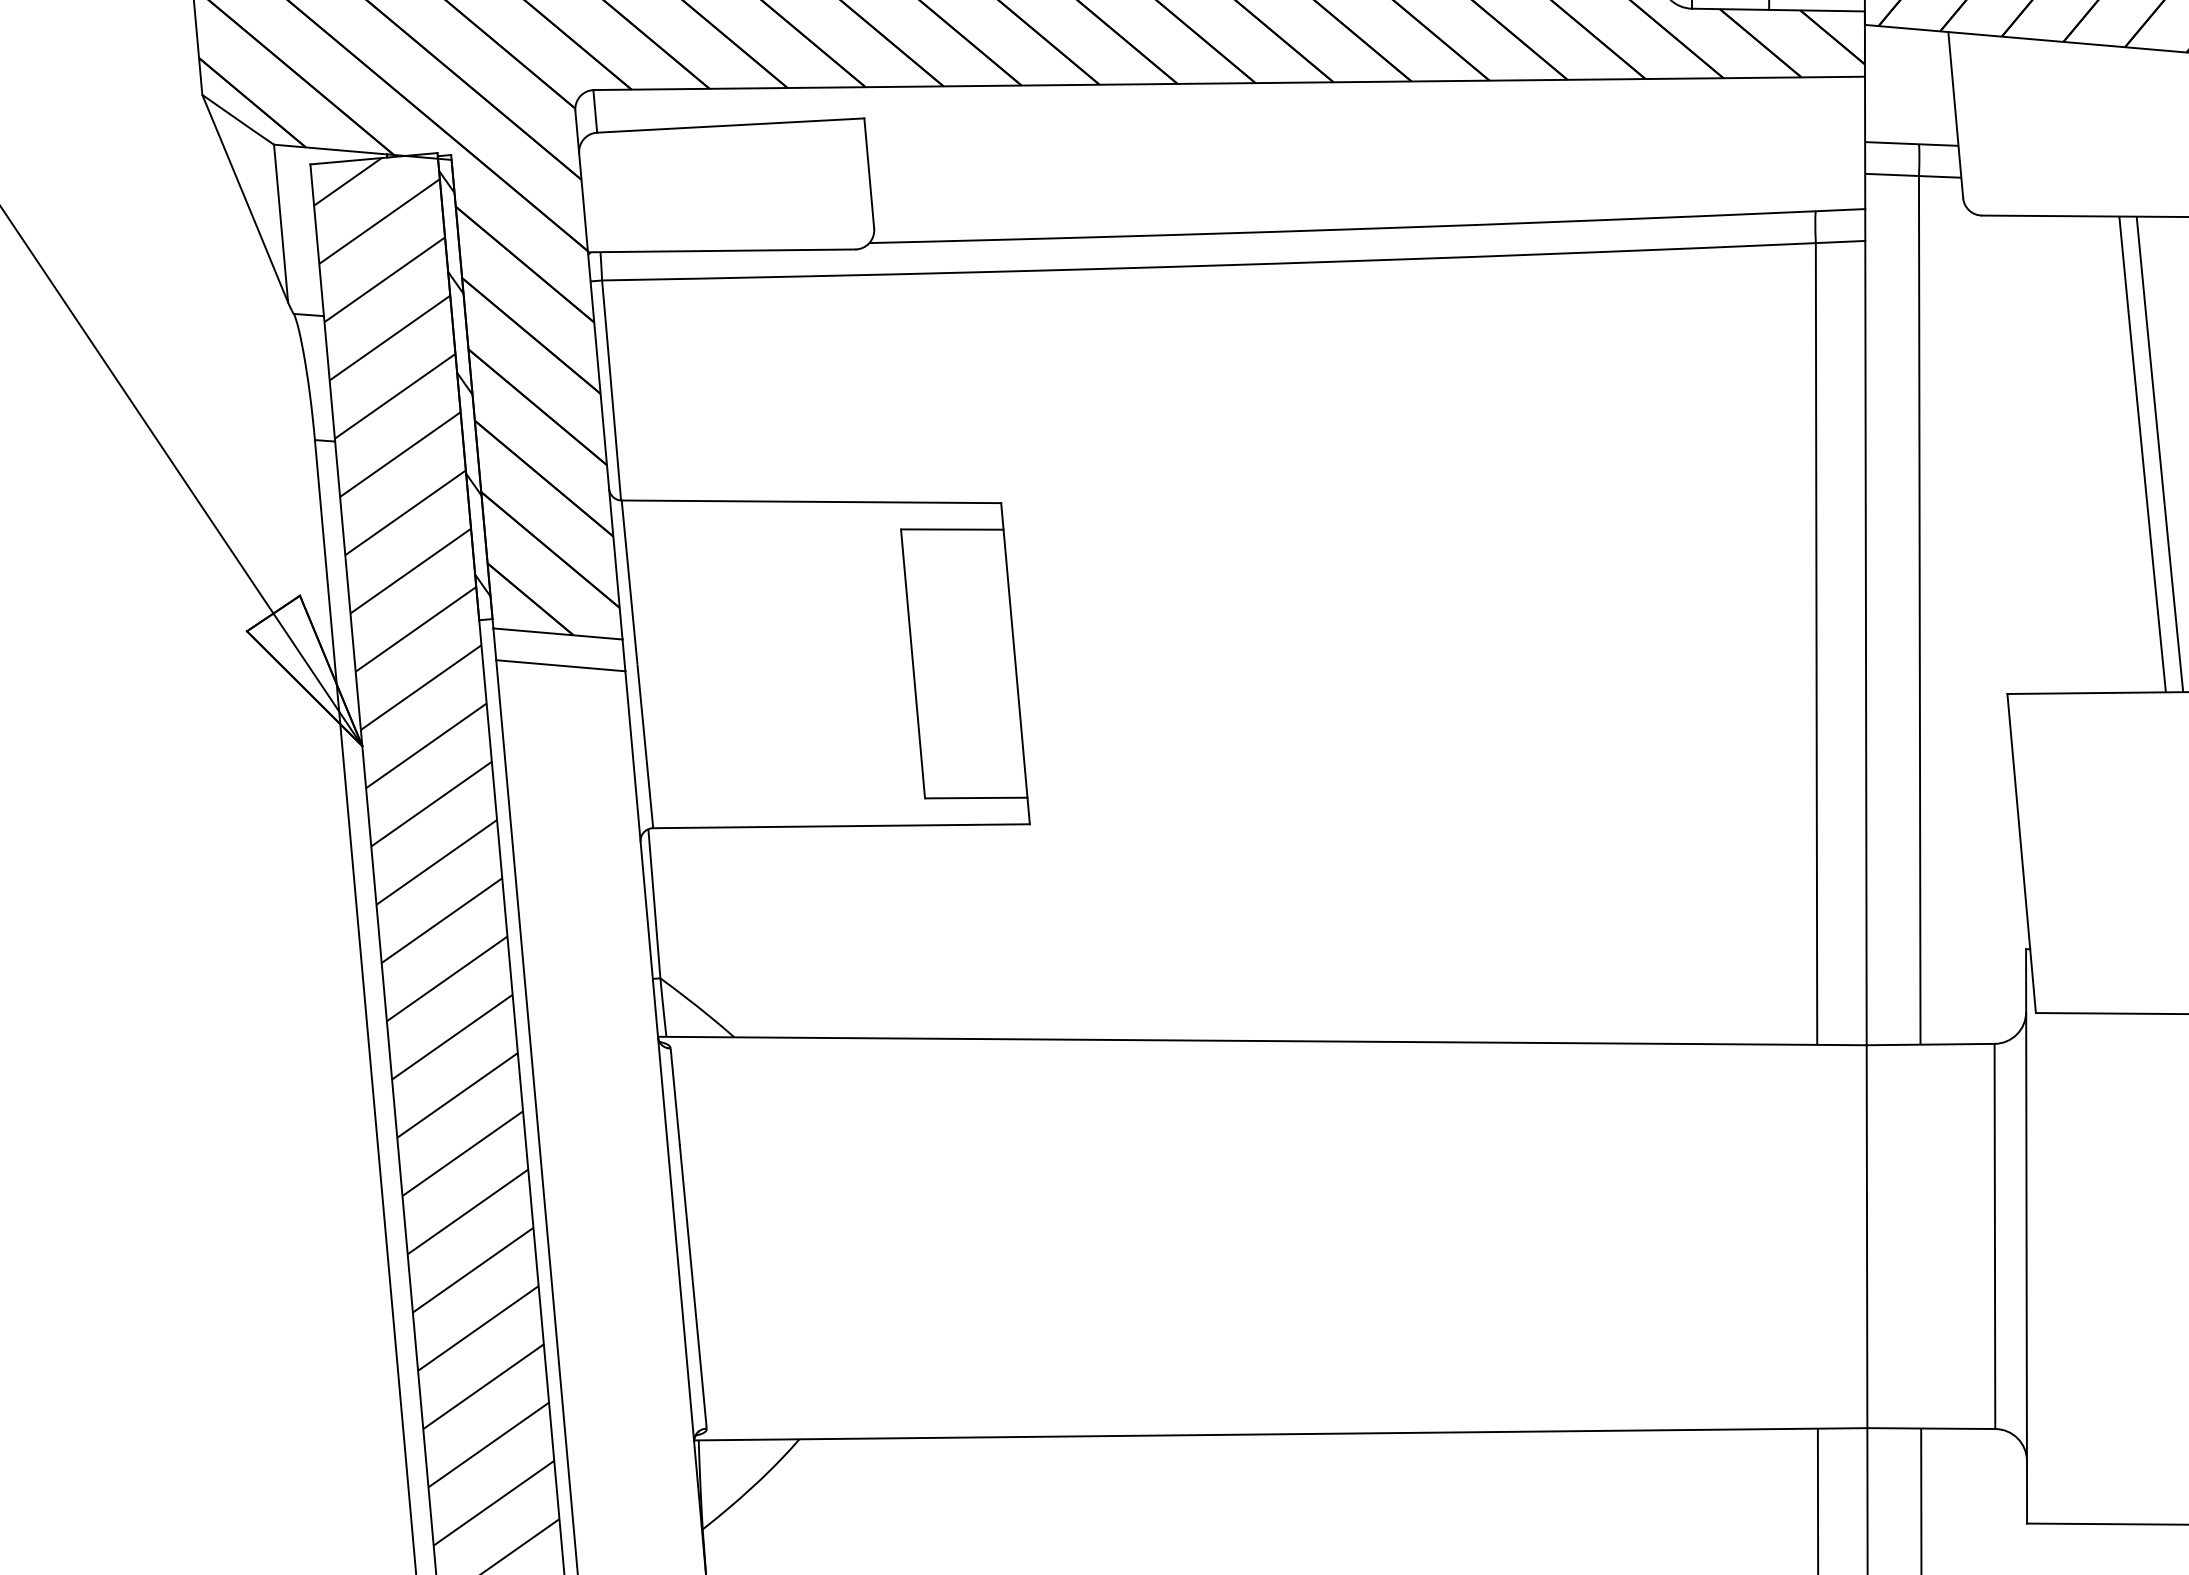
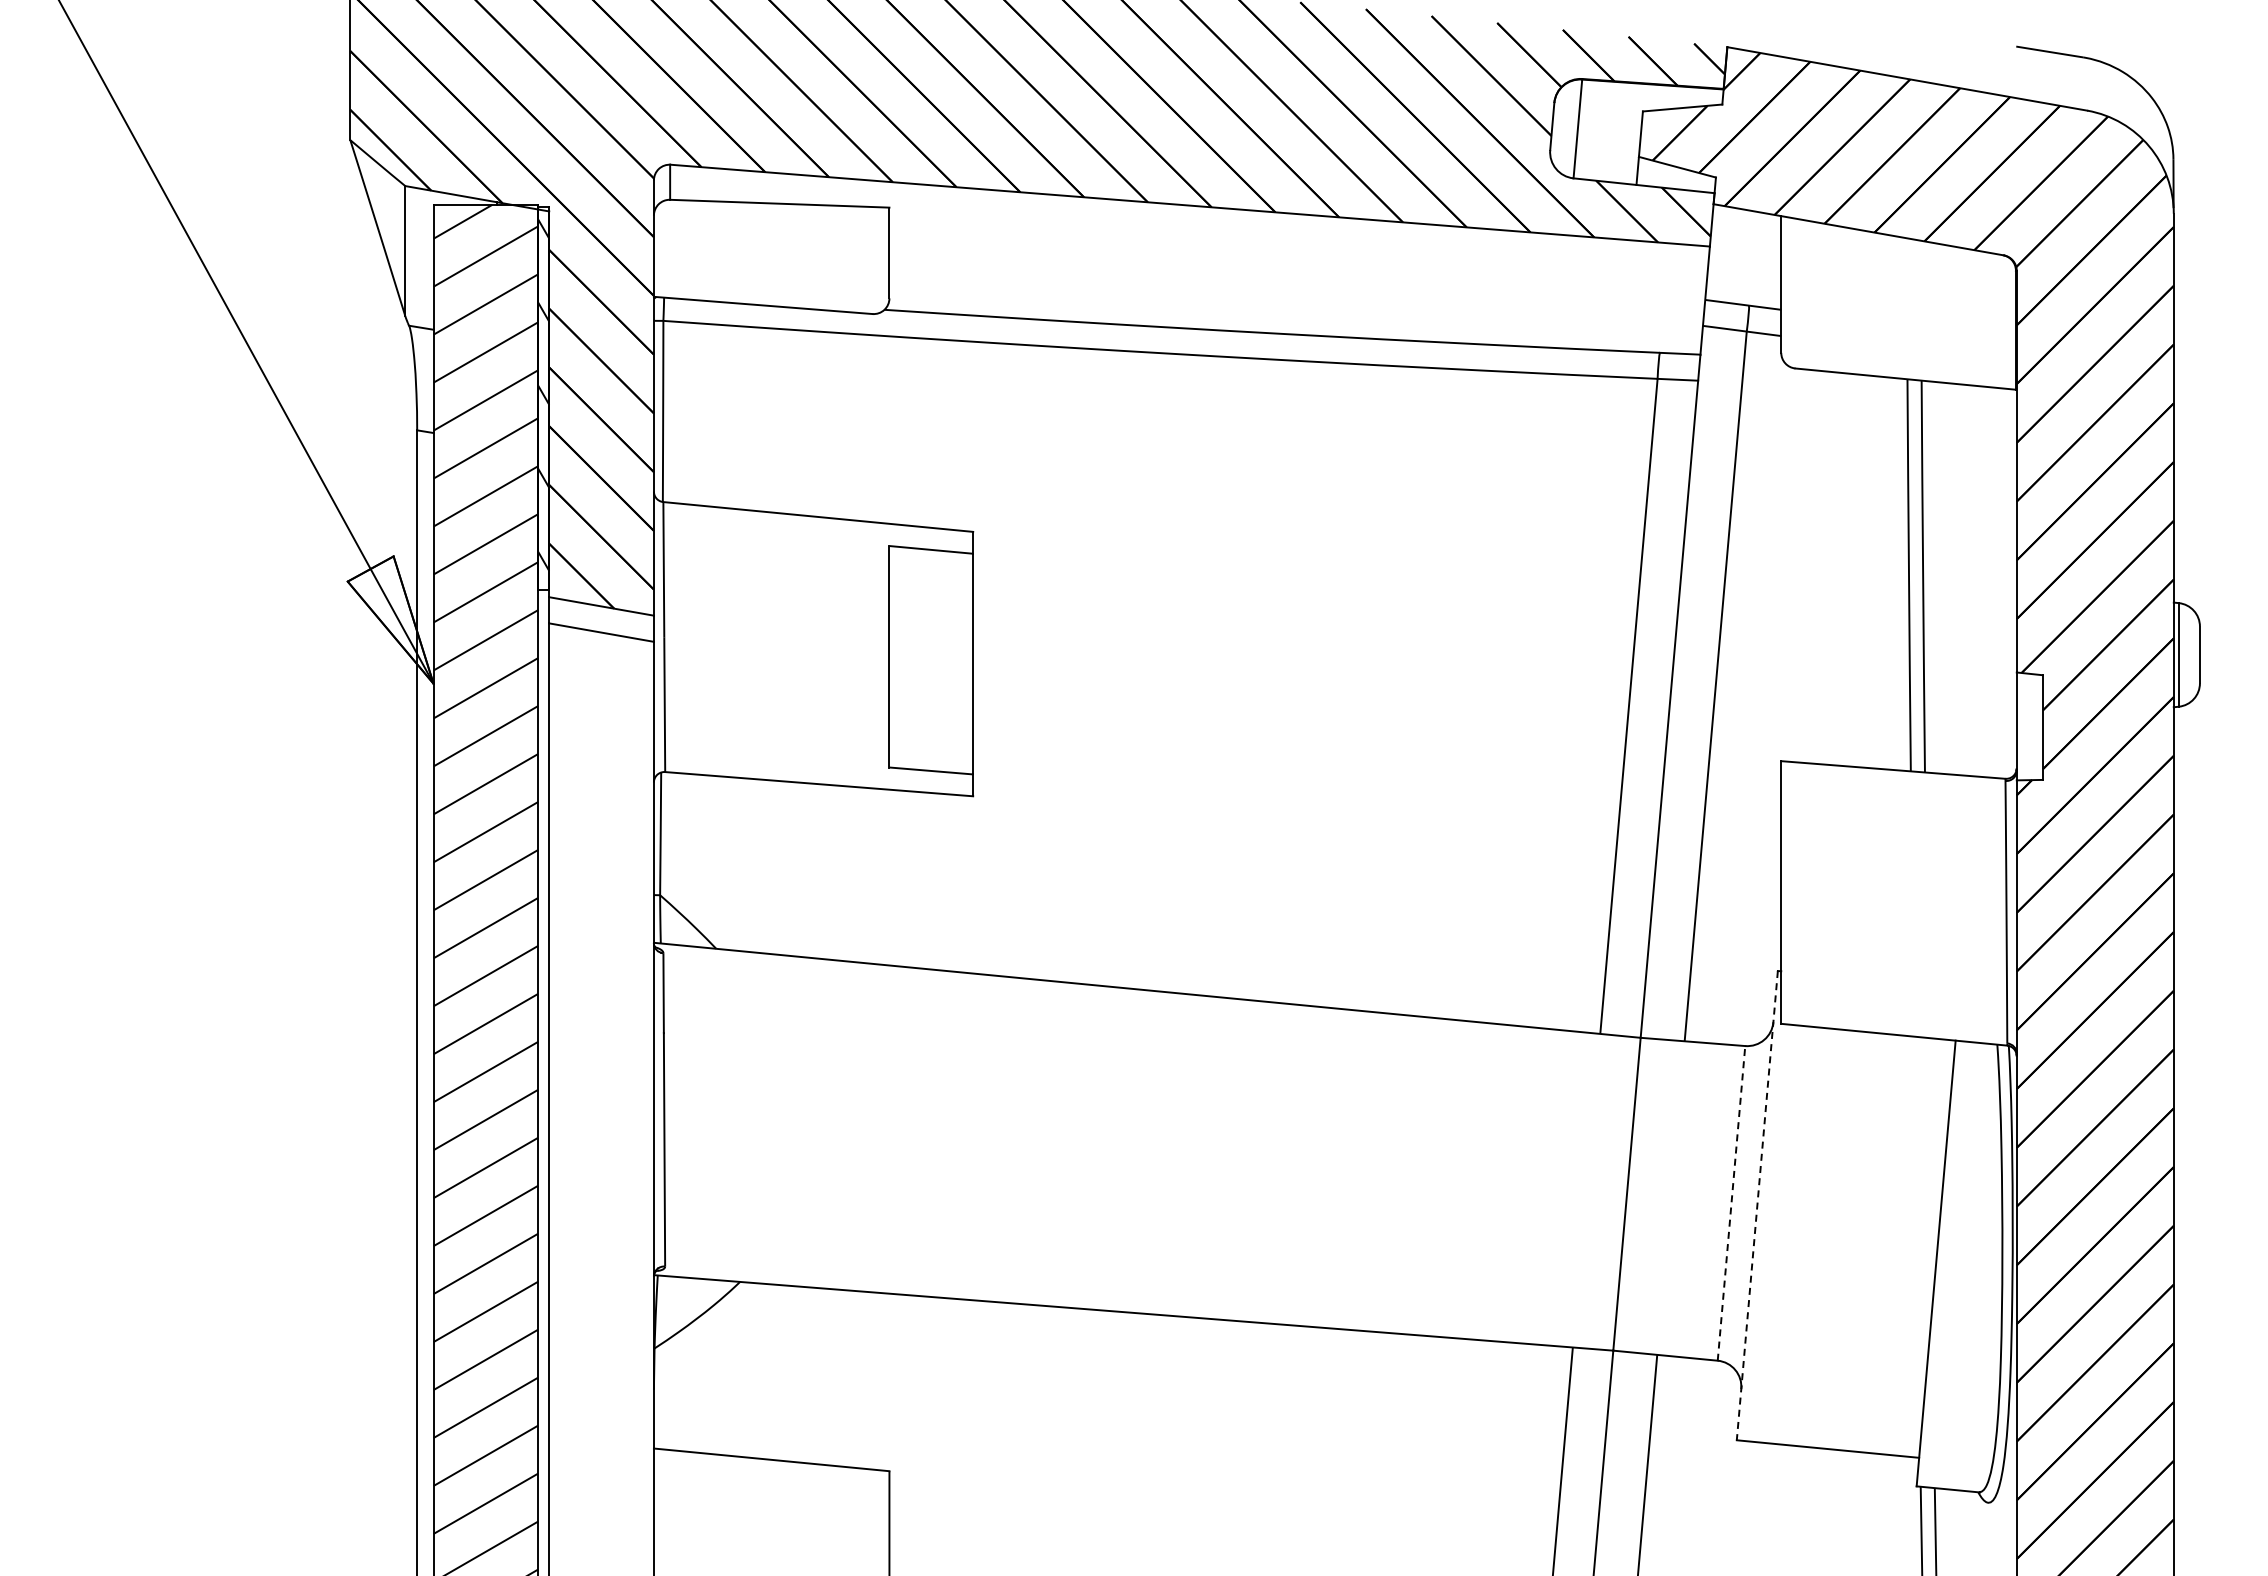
line: (1994, 1236) -> (1731, 1203), solid -> dashed
line: (2026, 1236) -> (1757, 1205), solid -> dashed

